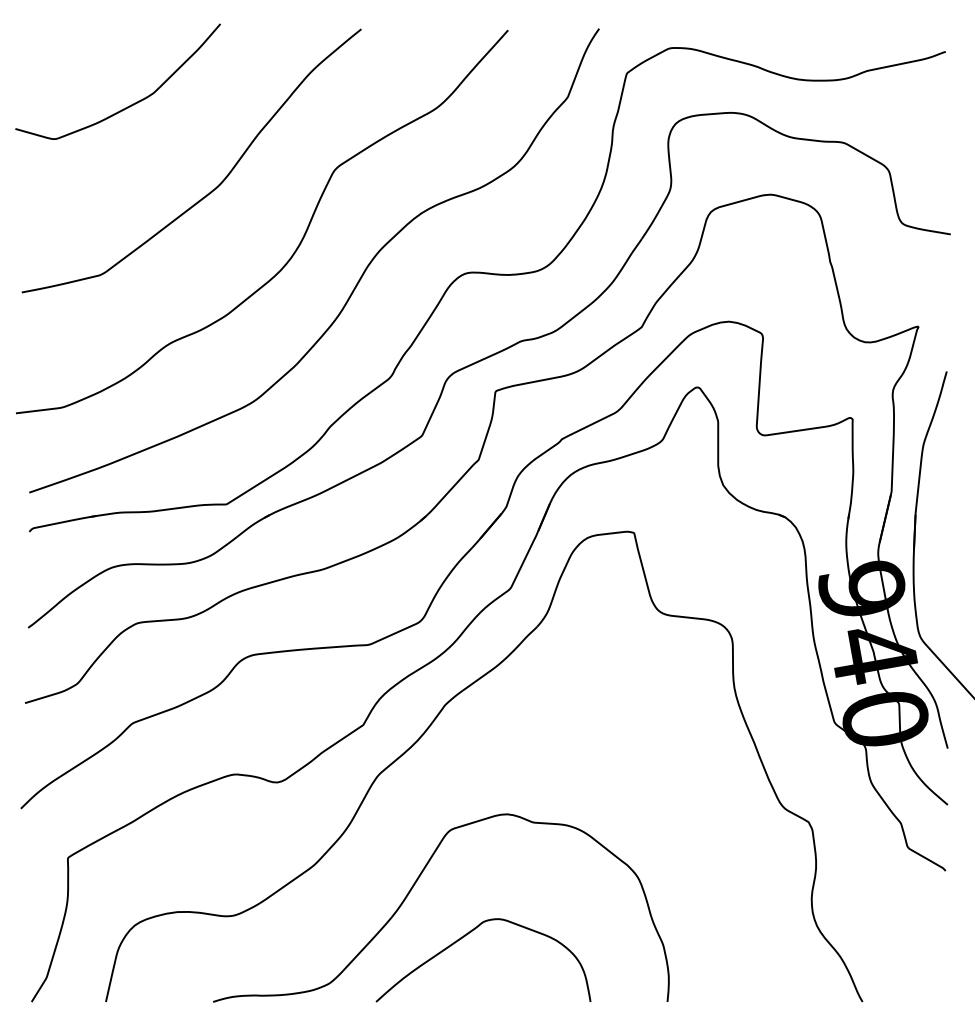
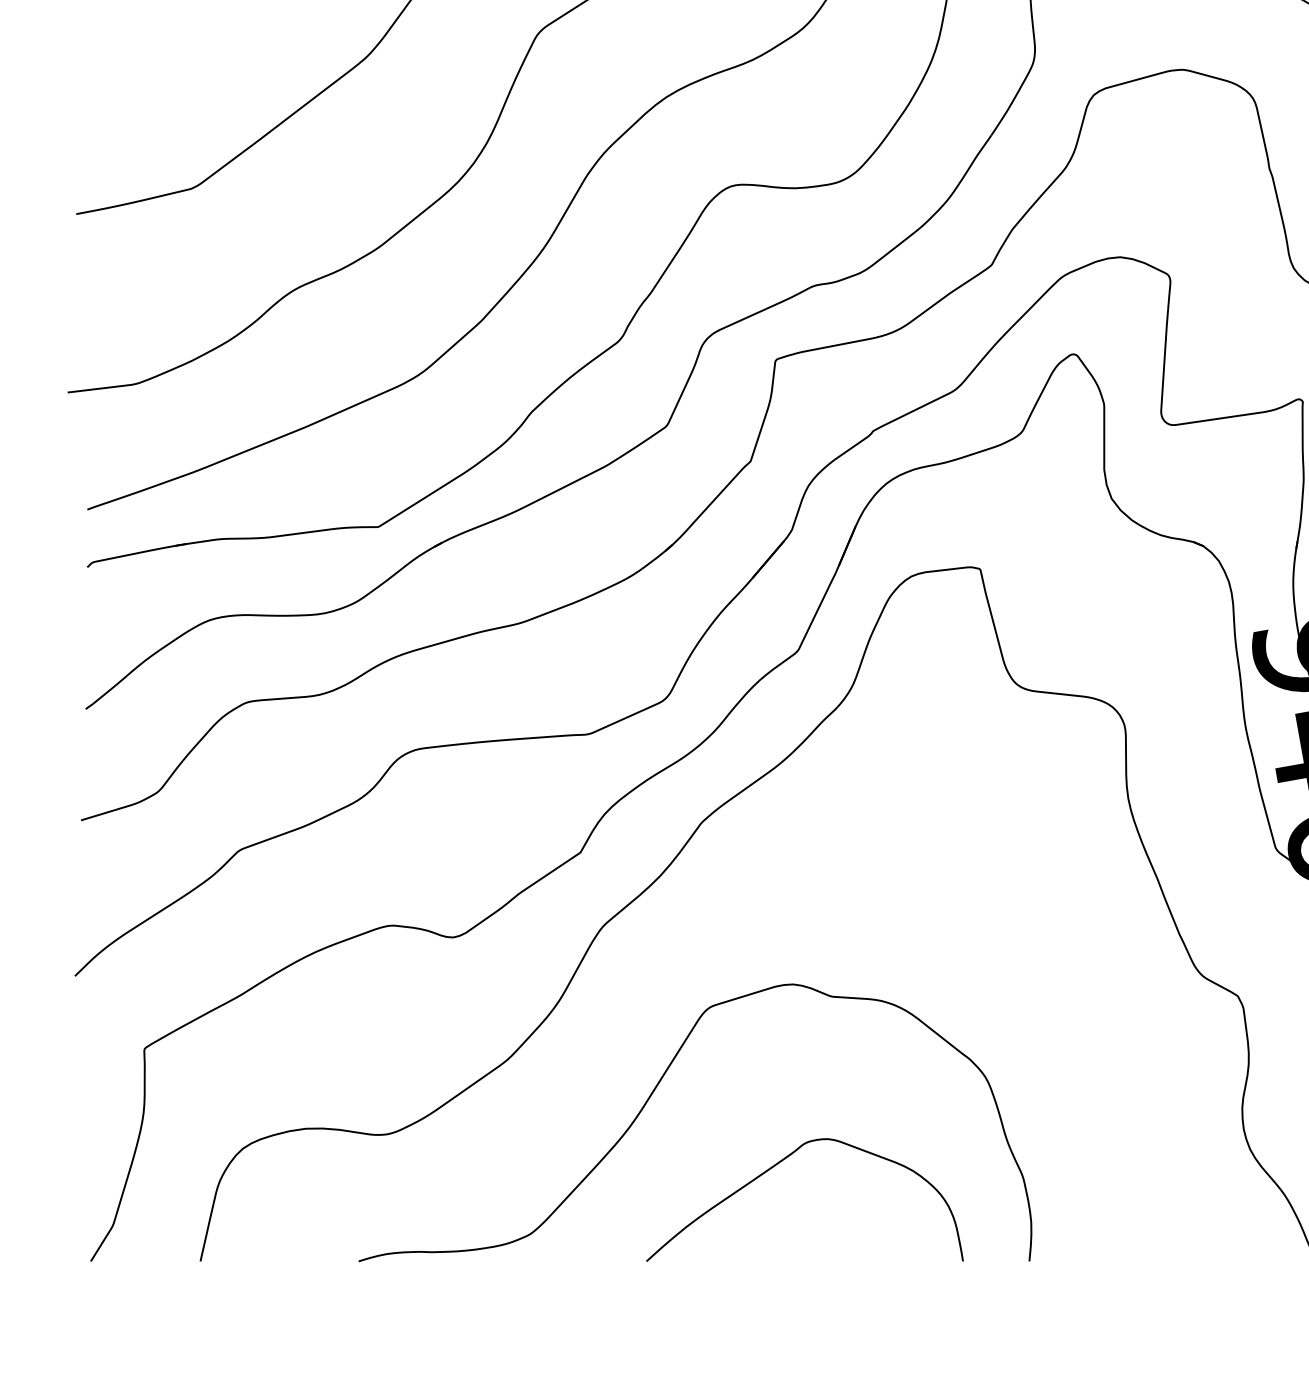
curve: (464, 937) -> (776, 1166), moved

